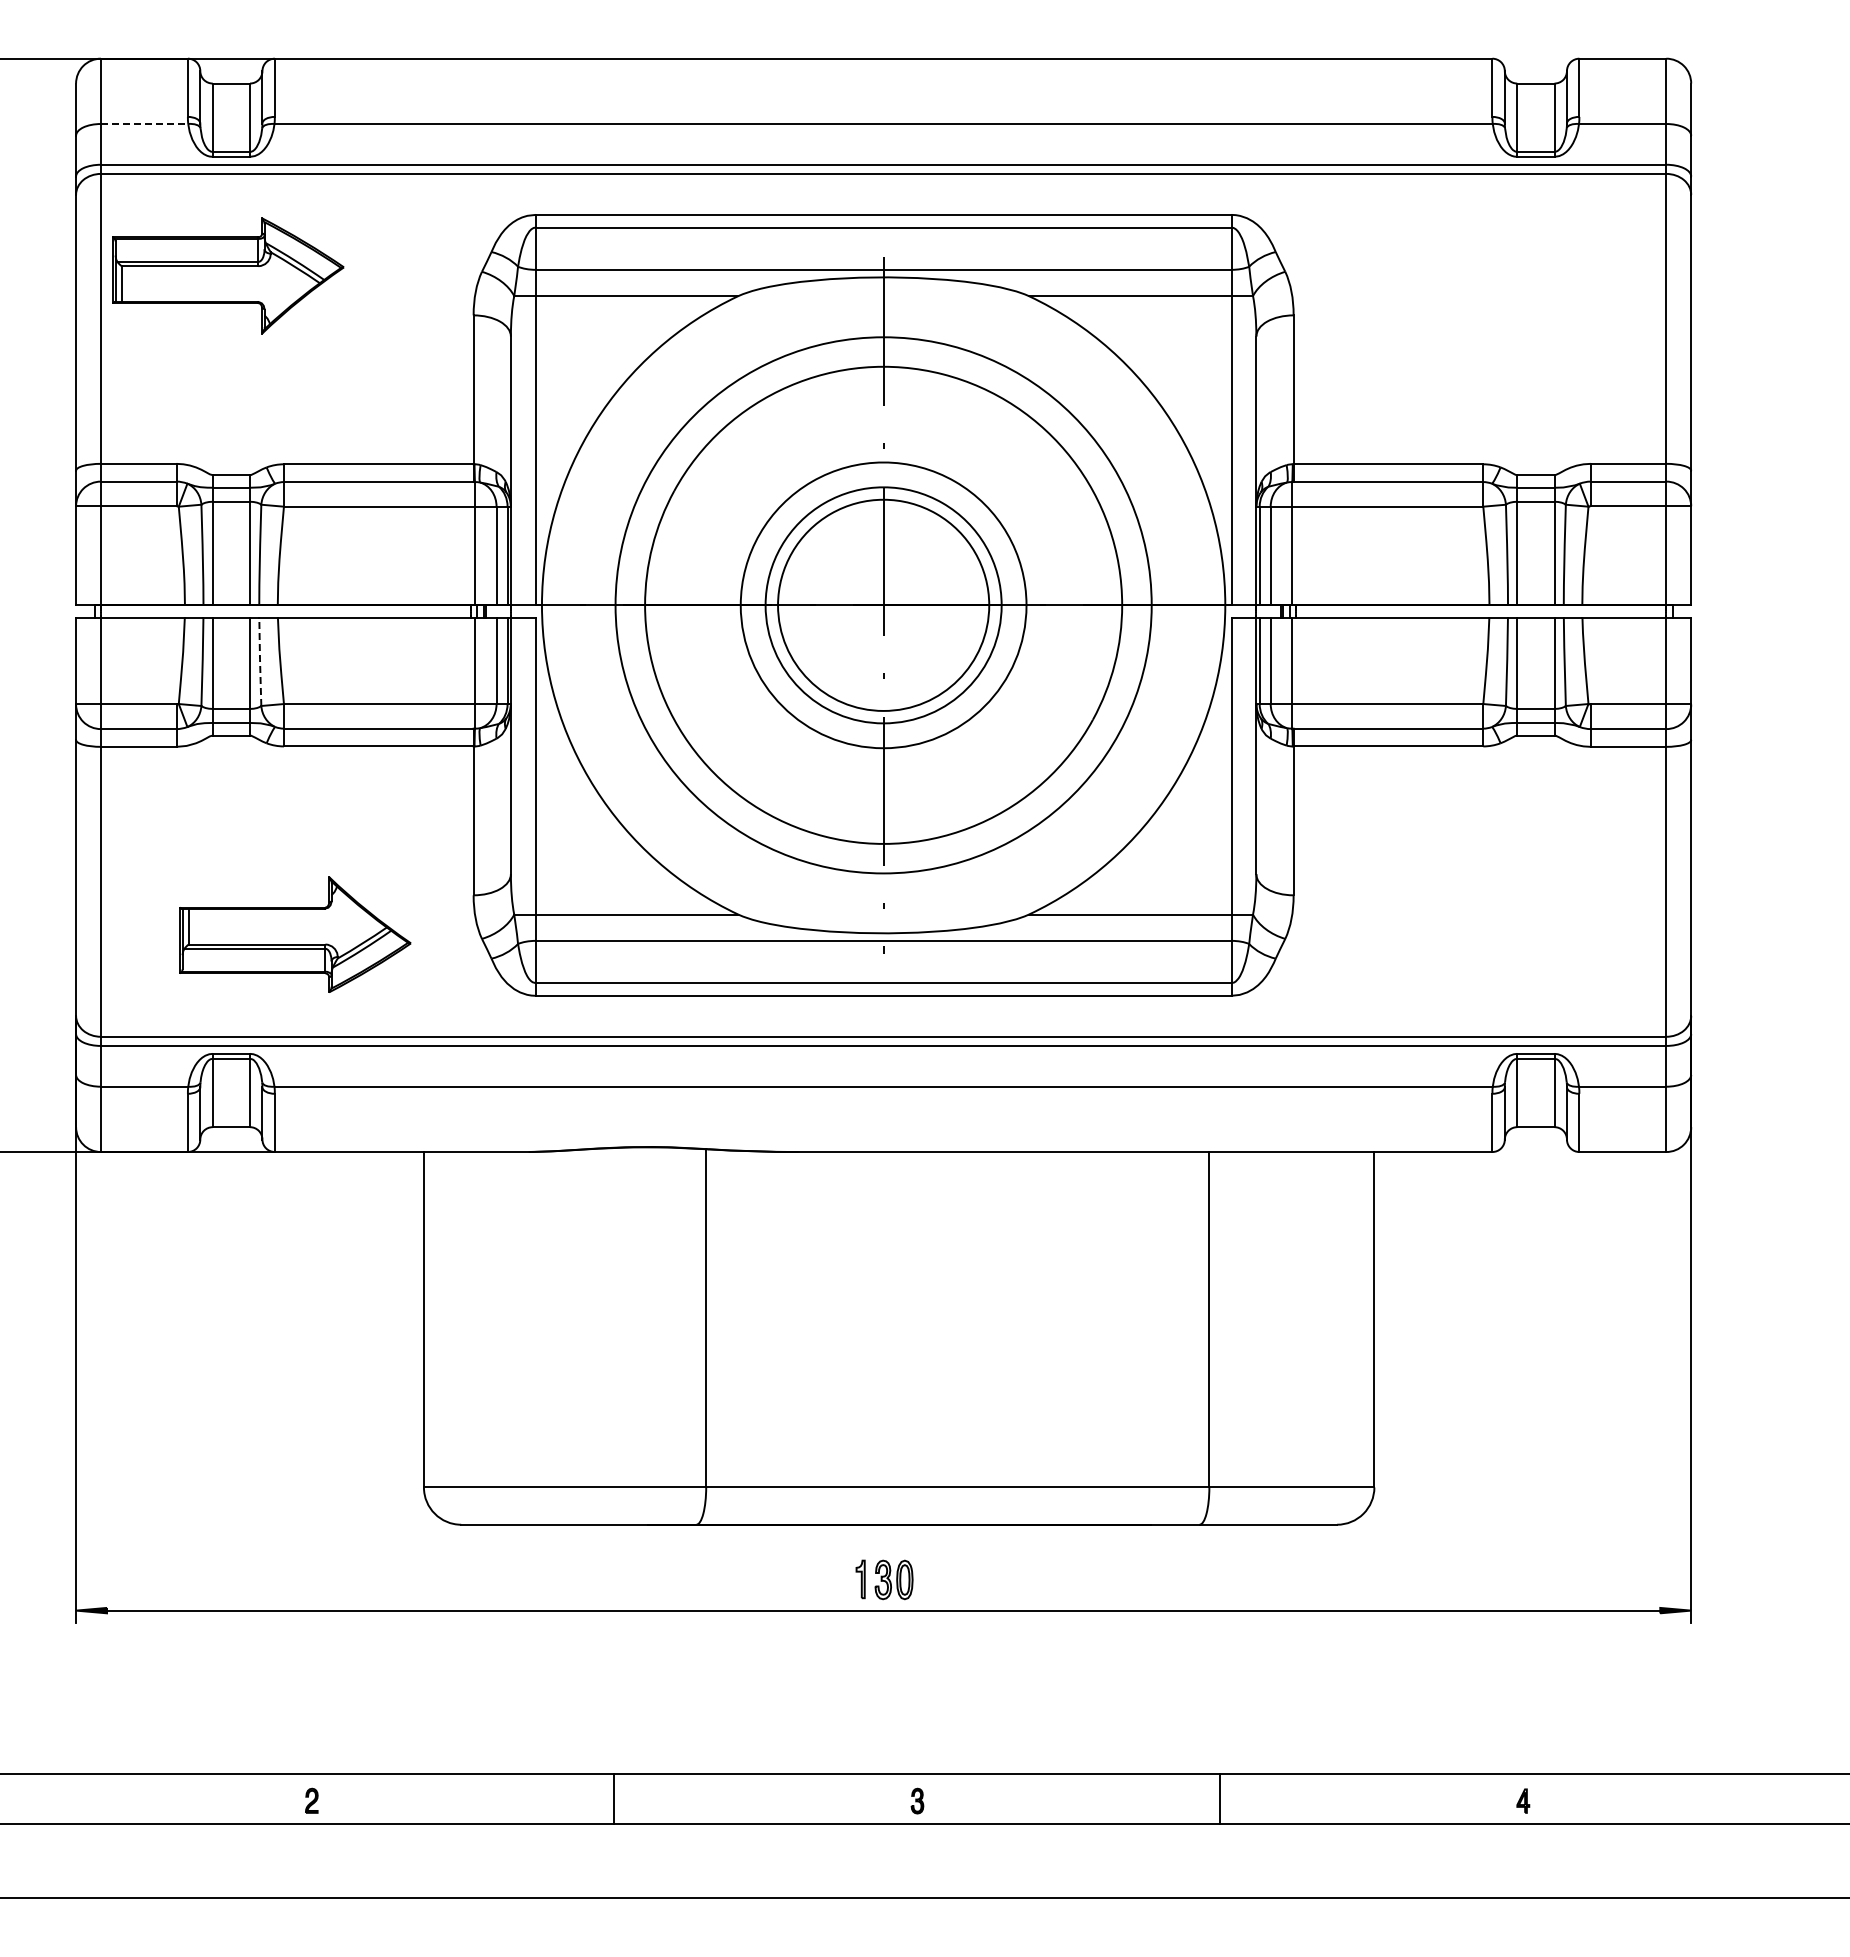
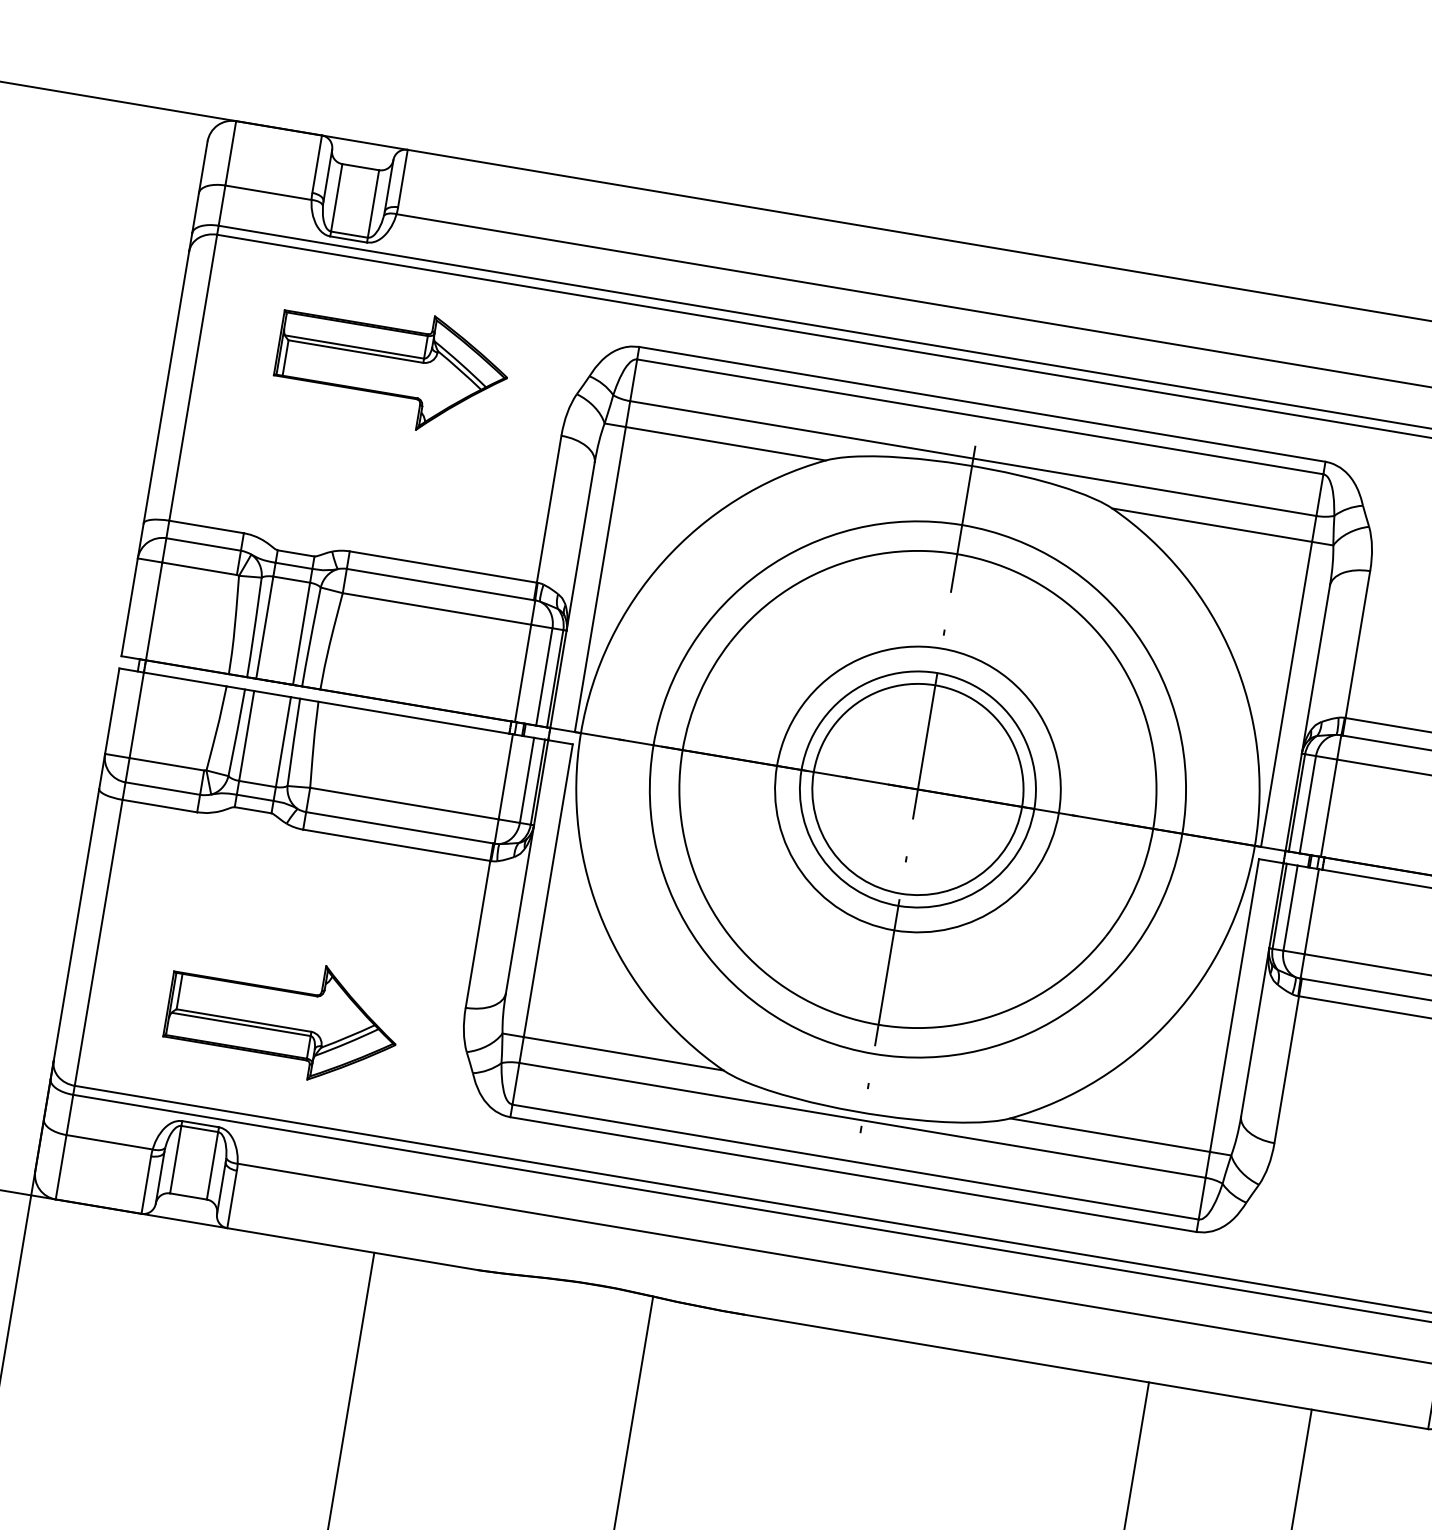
line: (144, 124) -> (268, 193), dashed -> solid
part: (228, 275) -> (392, 367), moved
line: (260, 661) -> (294, 742), dashed -> solid

